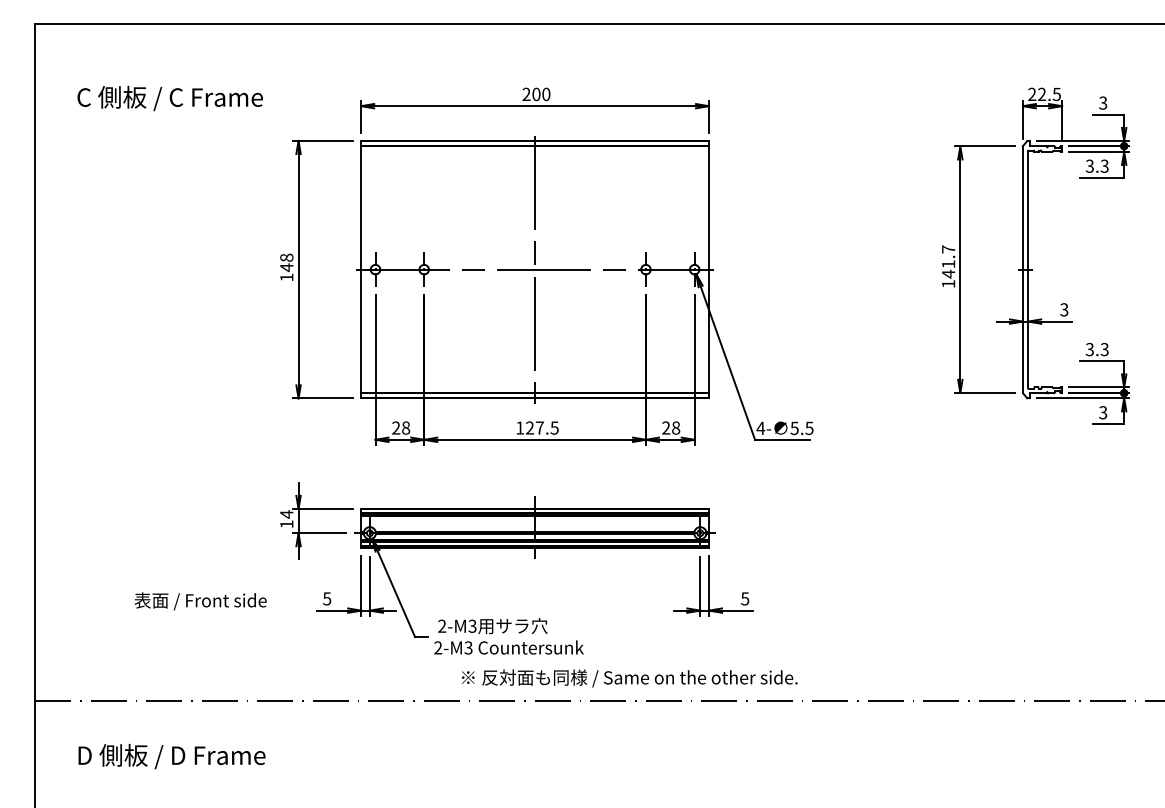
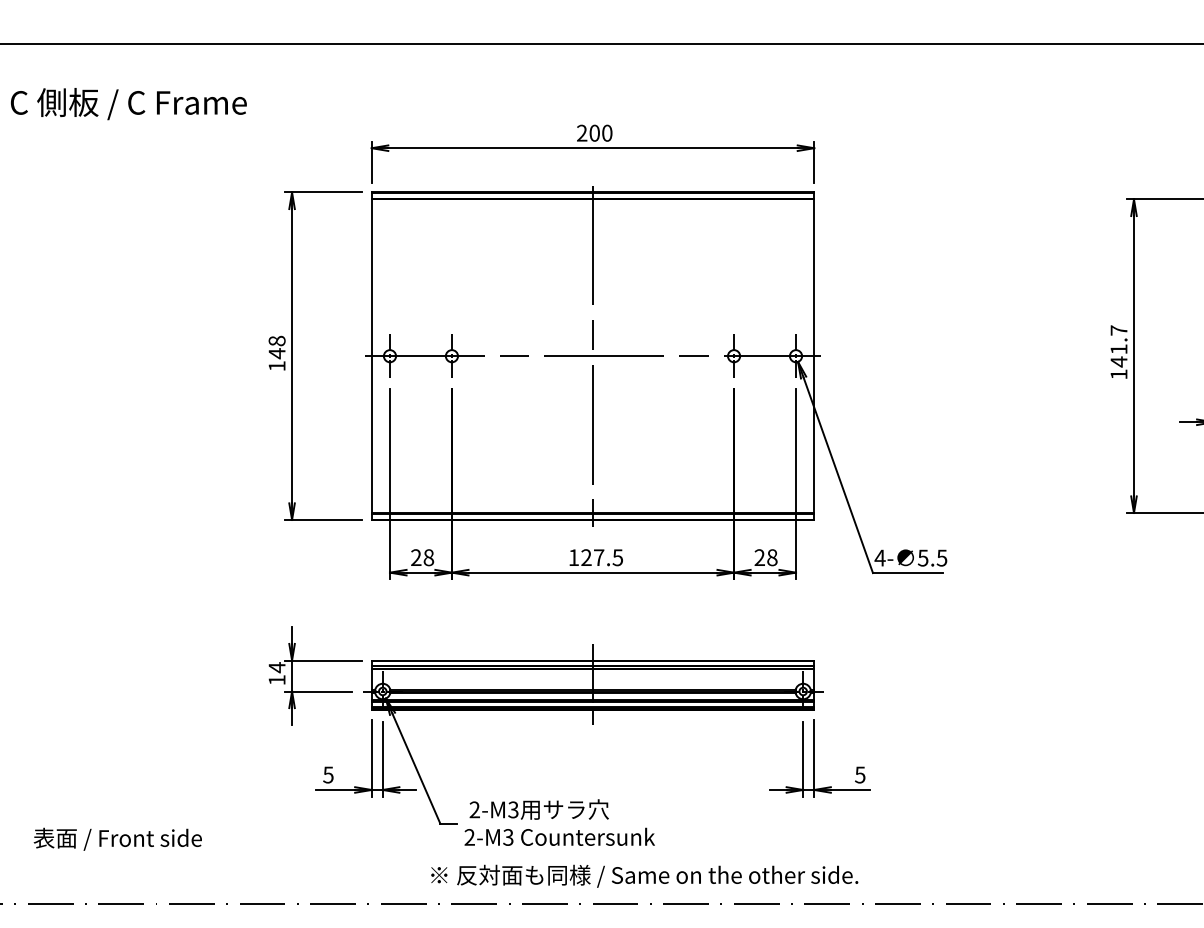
text: (169, 98) -> (127, 104), moved
text: (200, 601) -> (117, 839), moved
text: (629, 678) -> (644, 876), moved

